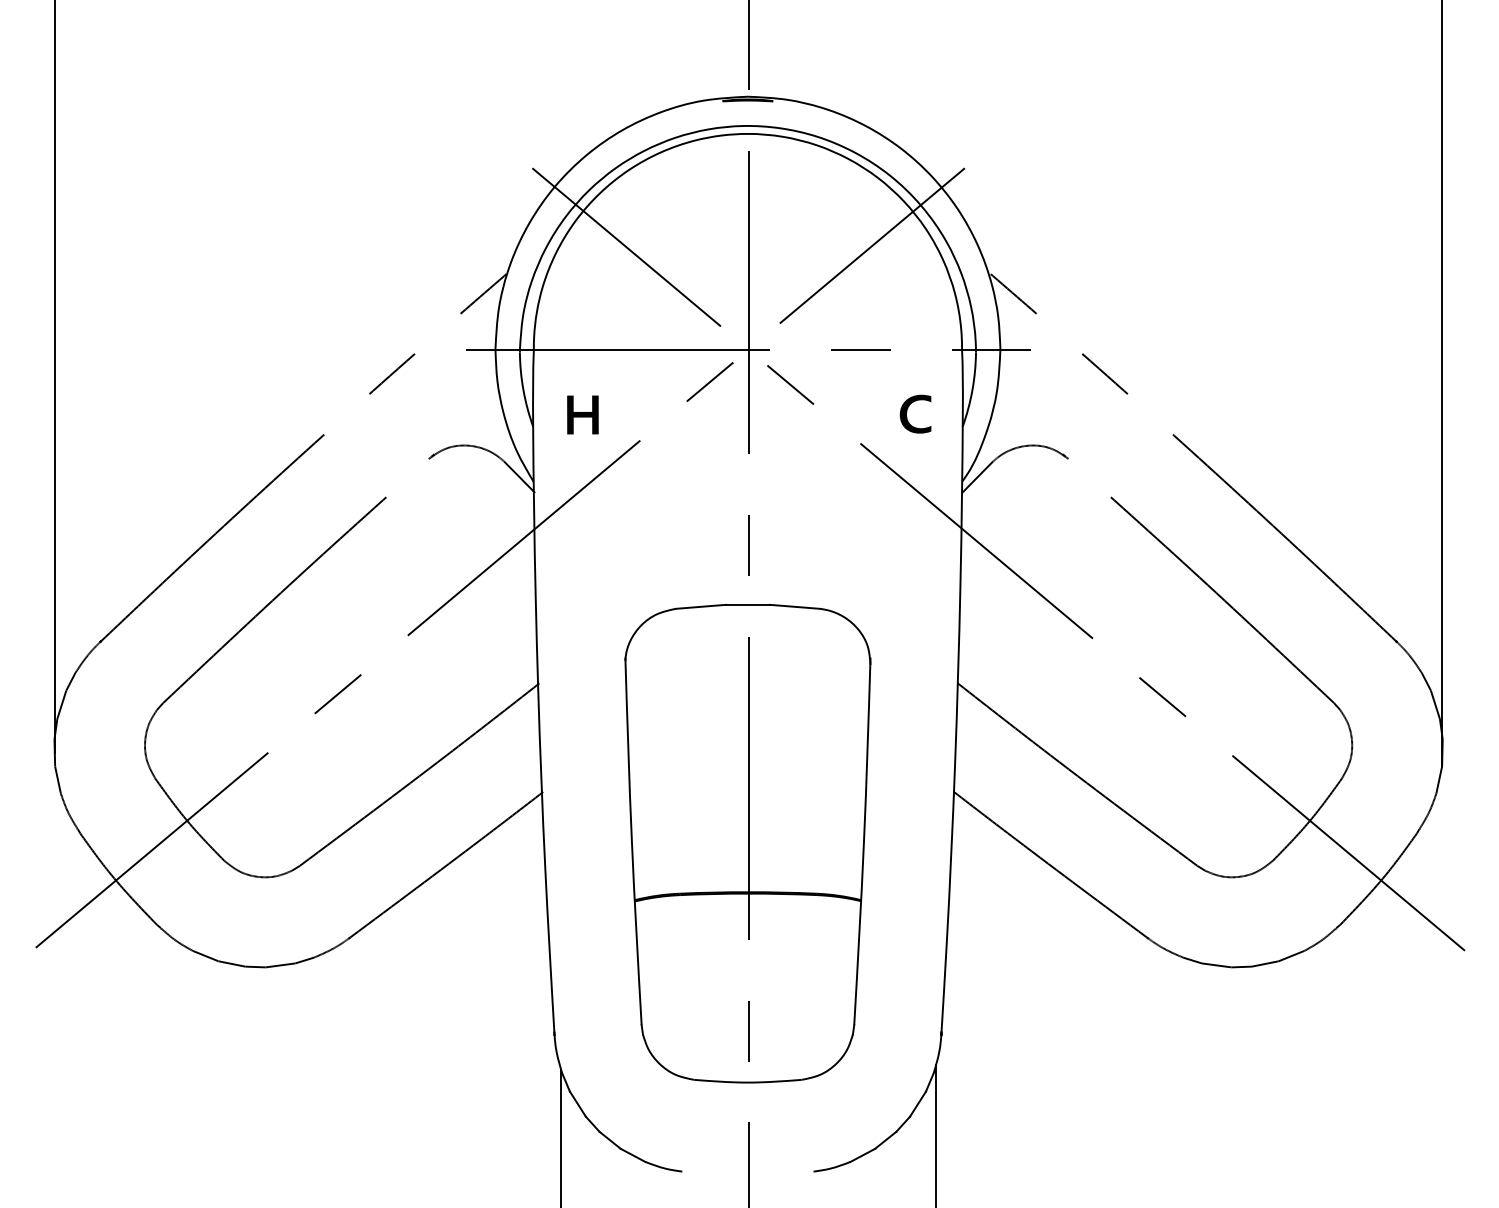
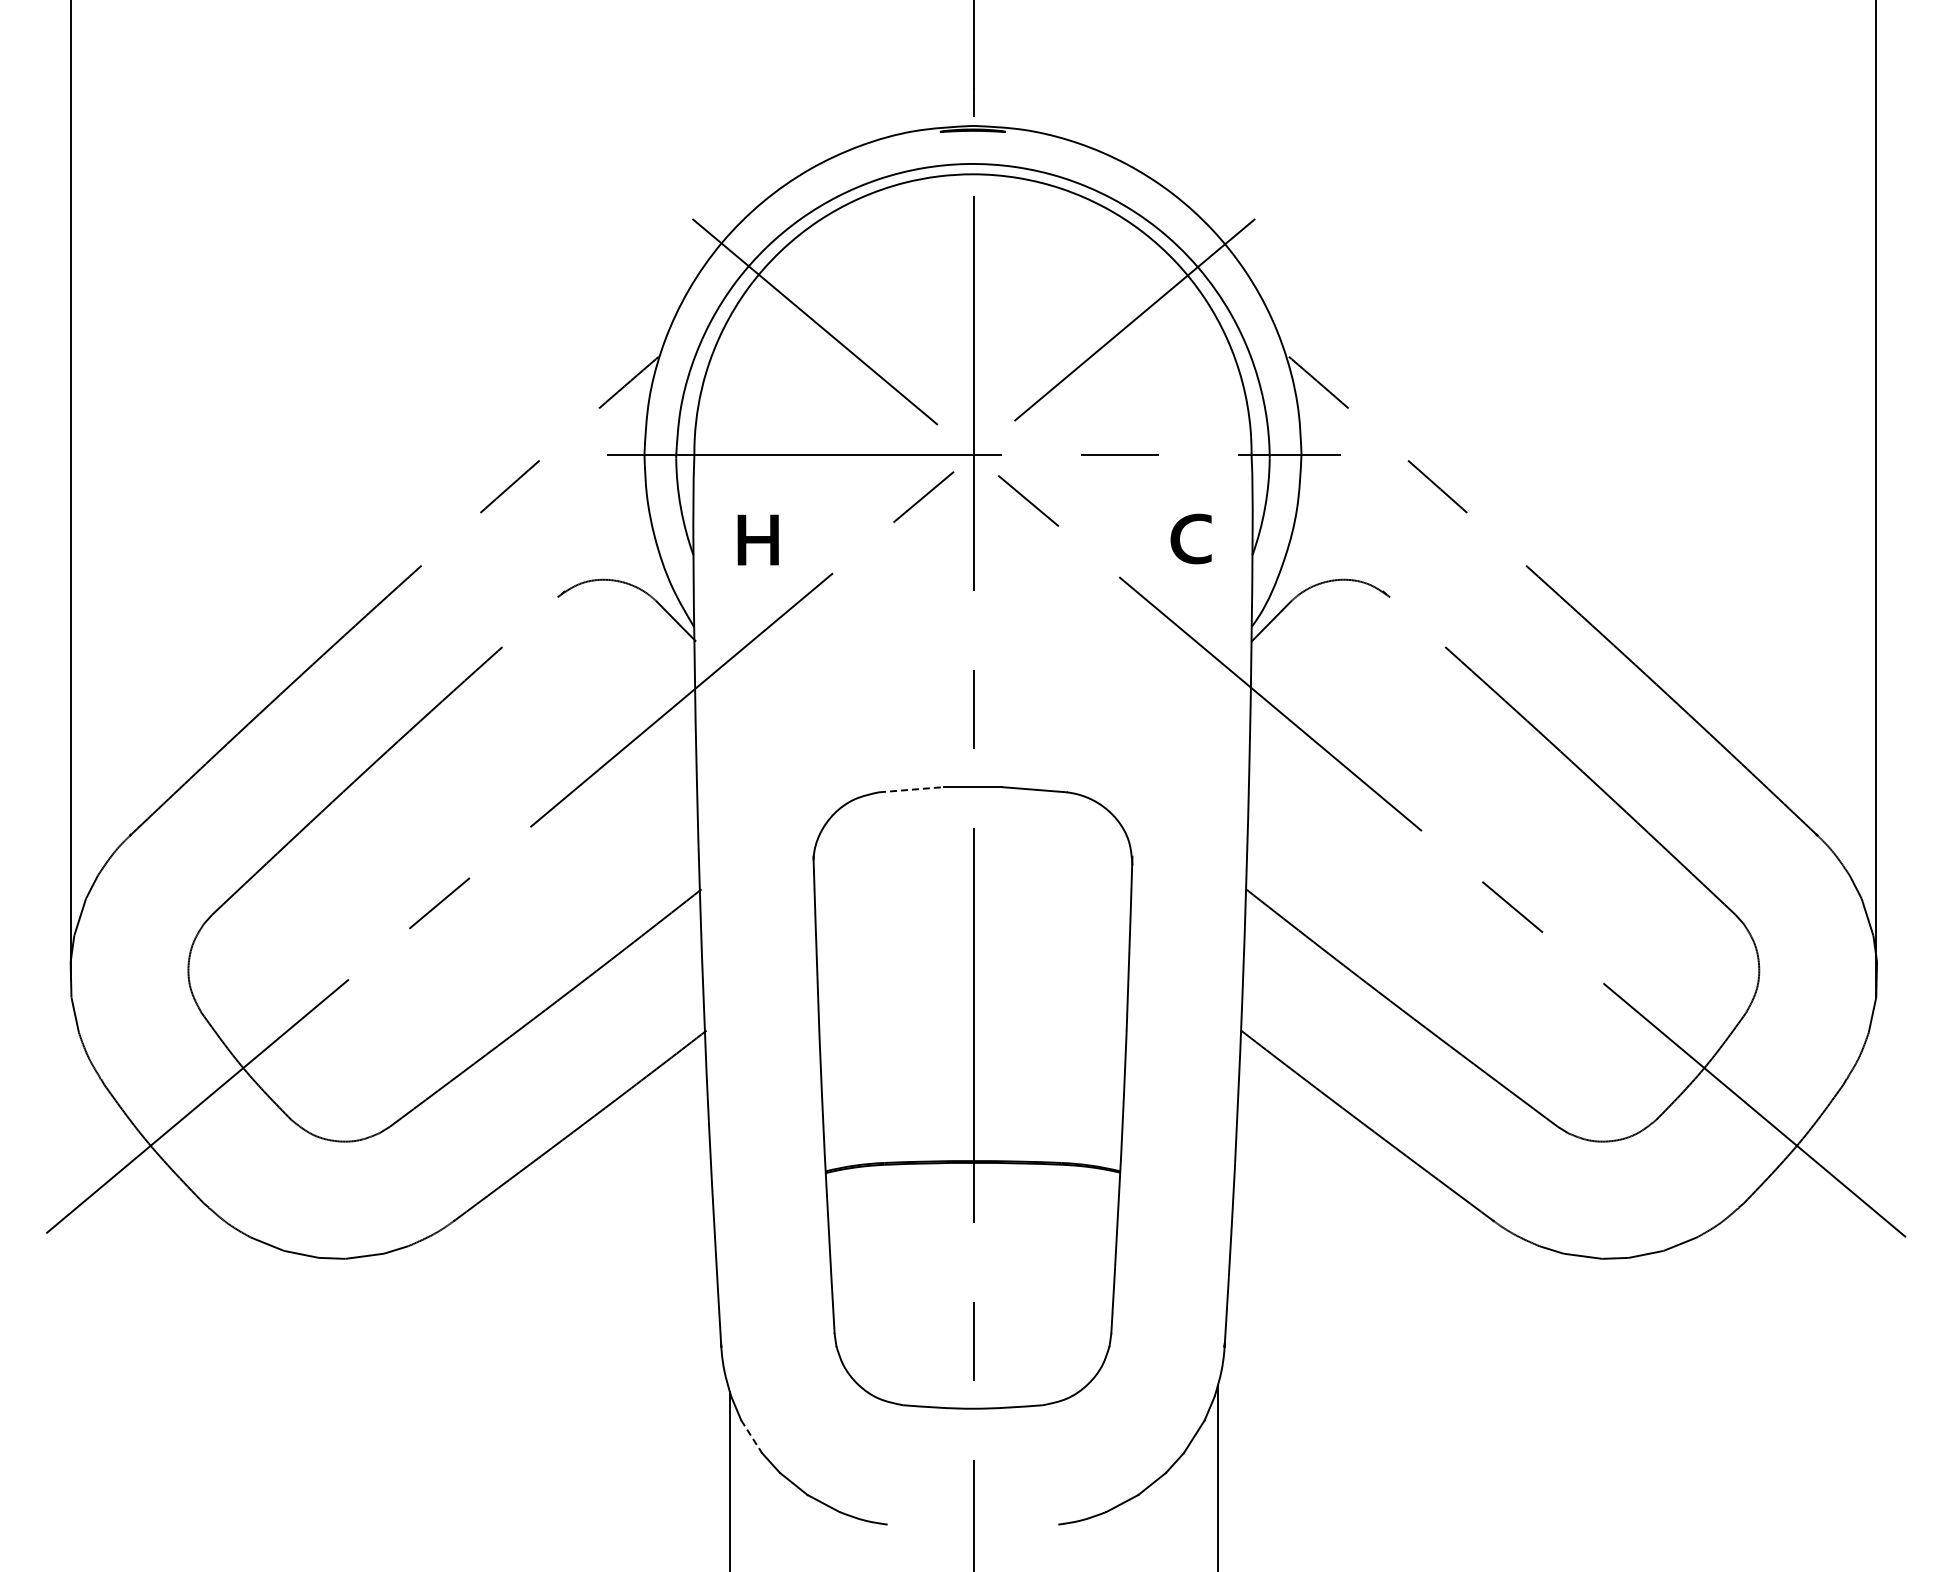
line: (700, 606) -> (911, 789), solid -> dashed
line: (577, 1104) -> (751, 1437), solid -> dashed

